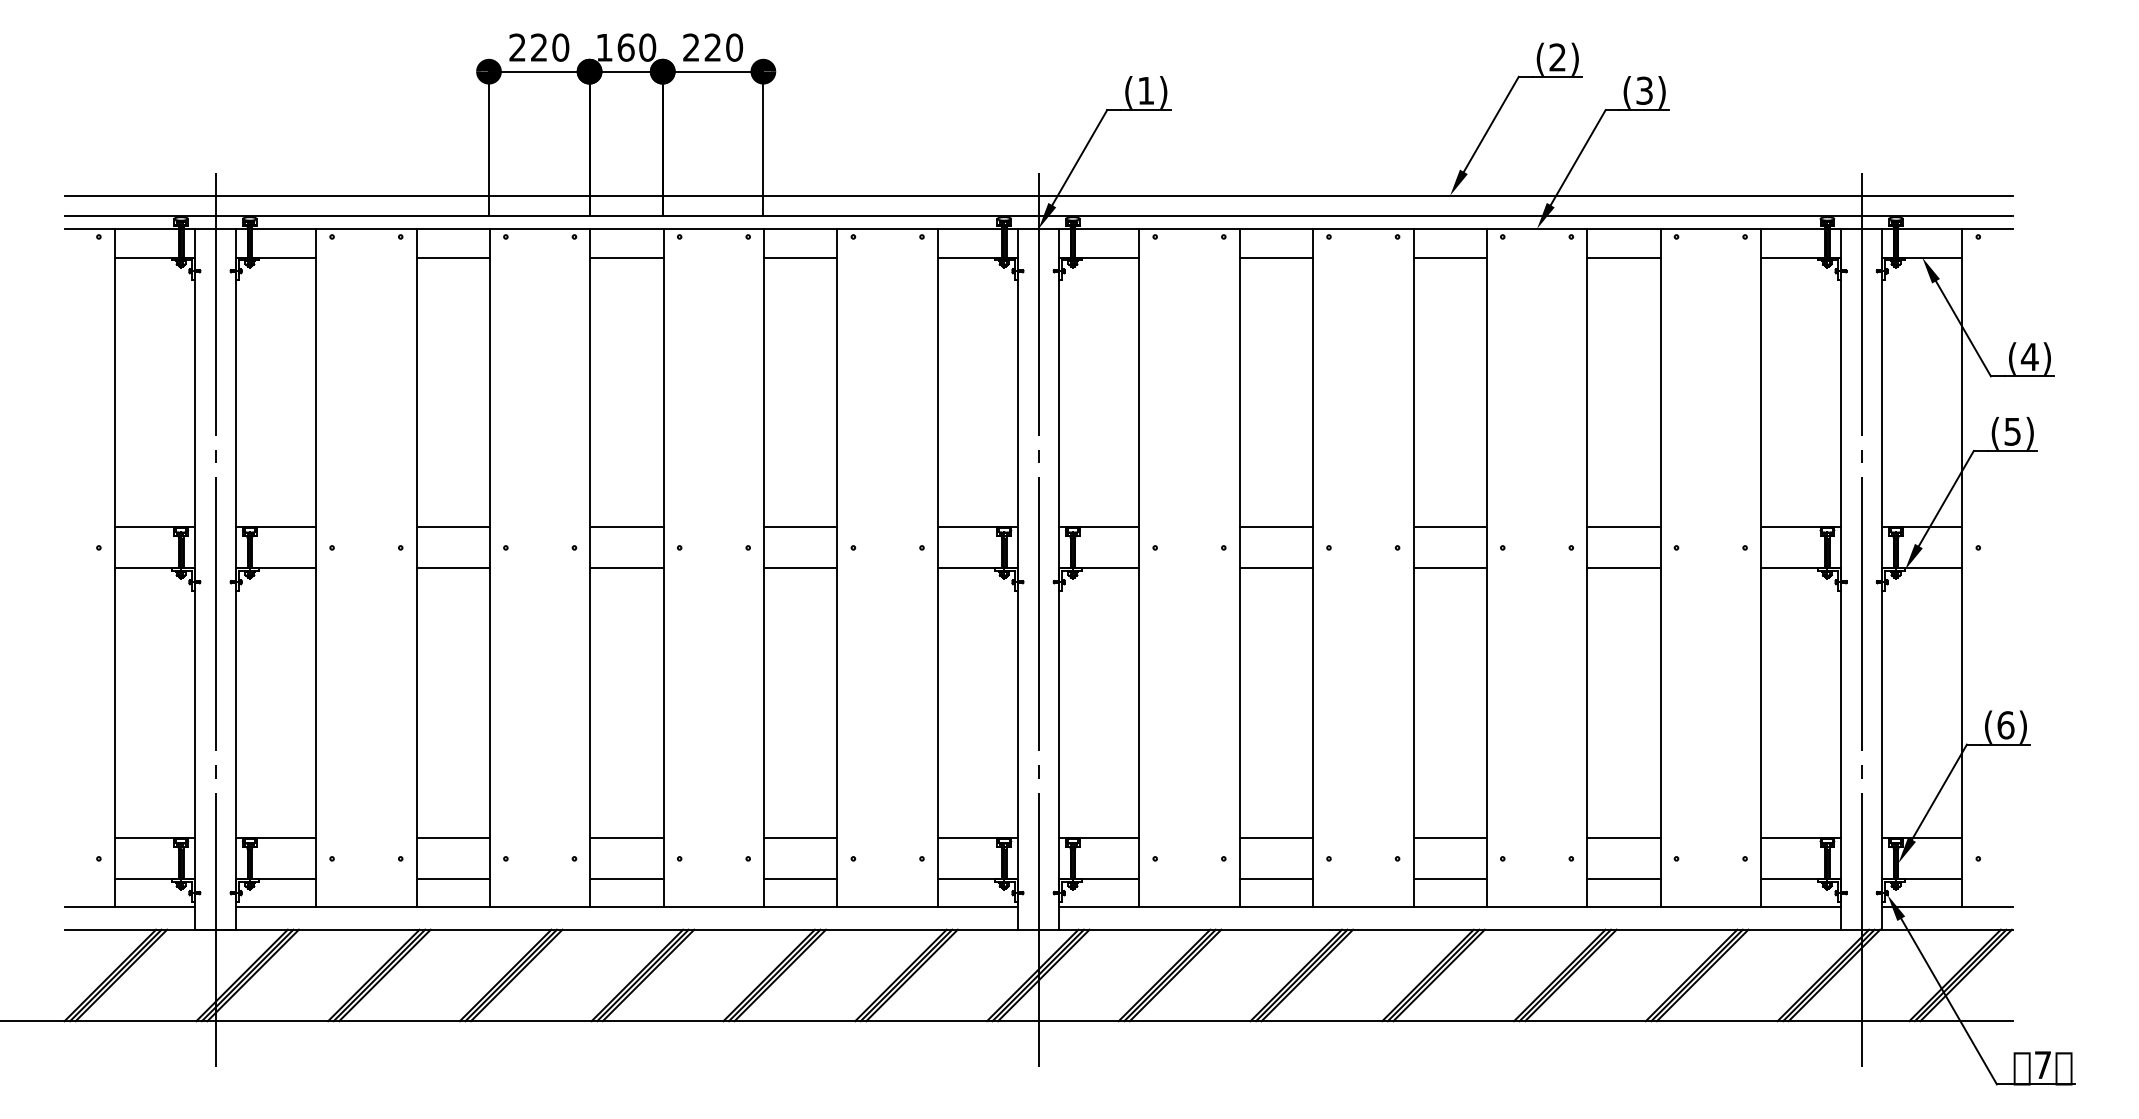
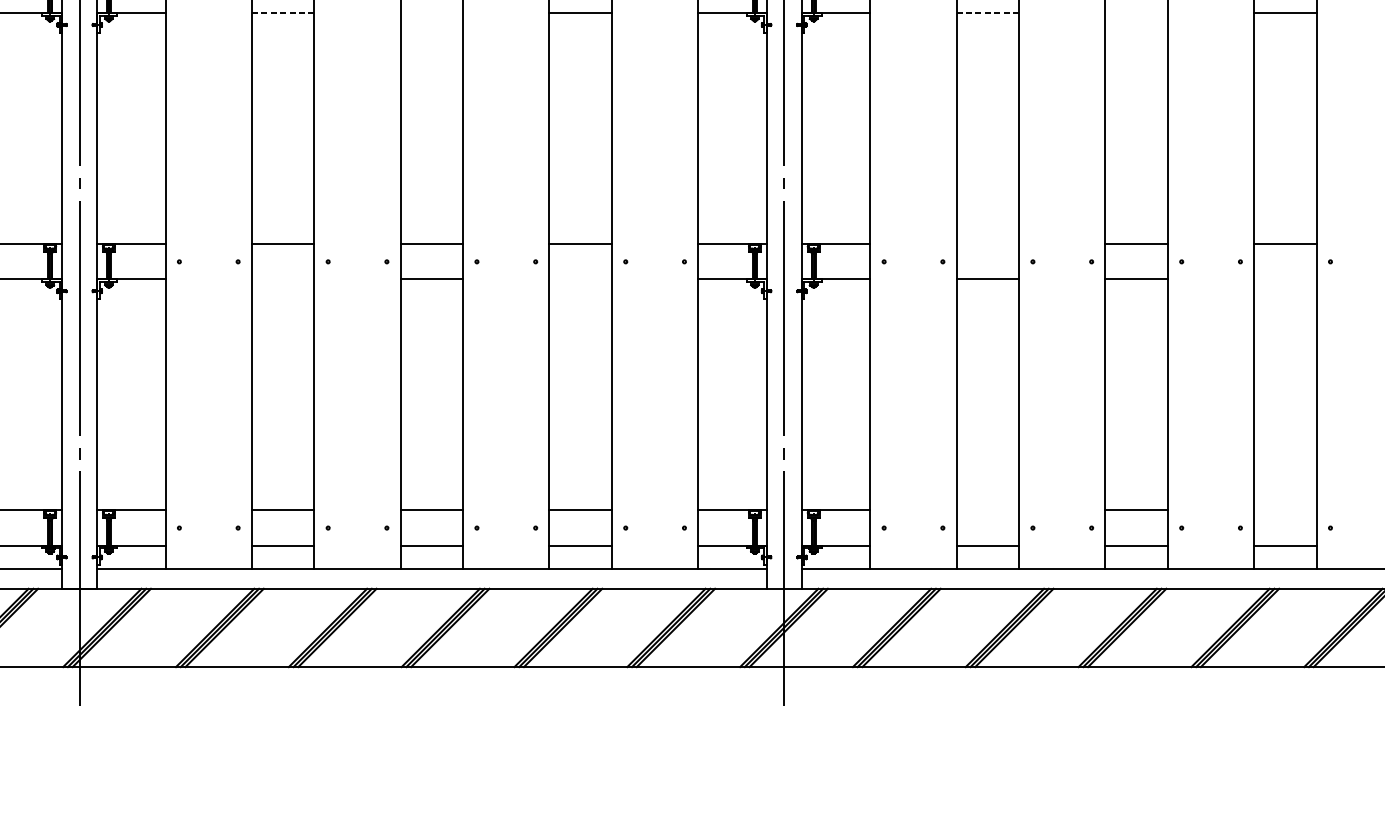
line: (453, 257) -> (283, 13), solid -> dashed
line: (626, 257) -> (431, 13), removed
line: (1276, 257) -> (987, 13), solid -> dashed
line: (1449, 257) -> (1136, 13), removed
line: (1275, 527) -> (987, 244), removed
line: (452, 568) -> (282, 279), removed
line: (800, 568) -> (580, 279), removed
line: (1623, 568) -> (1285, 279), removed
line: (1275, 838) -> (987, 510), removed
line: (1623, 838) -> (1285, 510), removed

